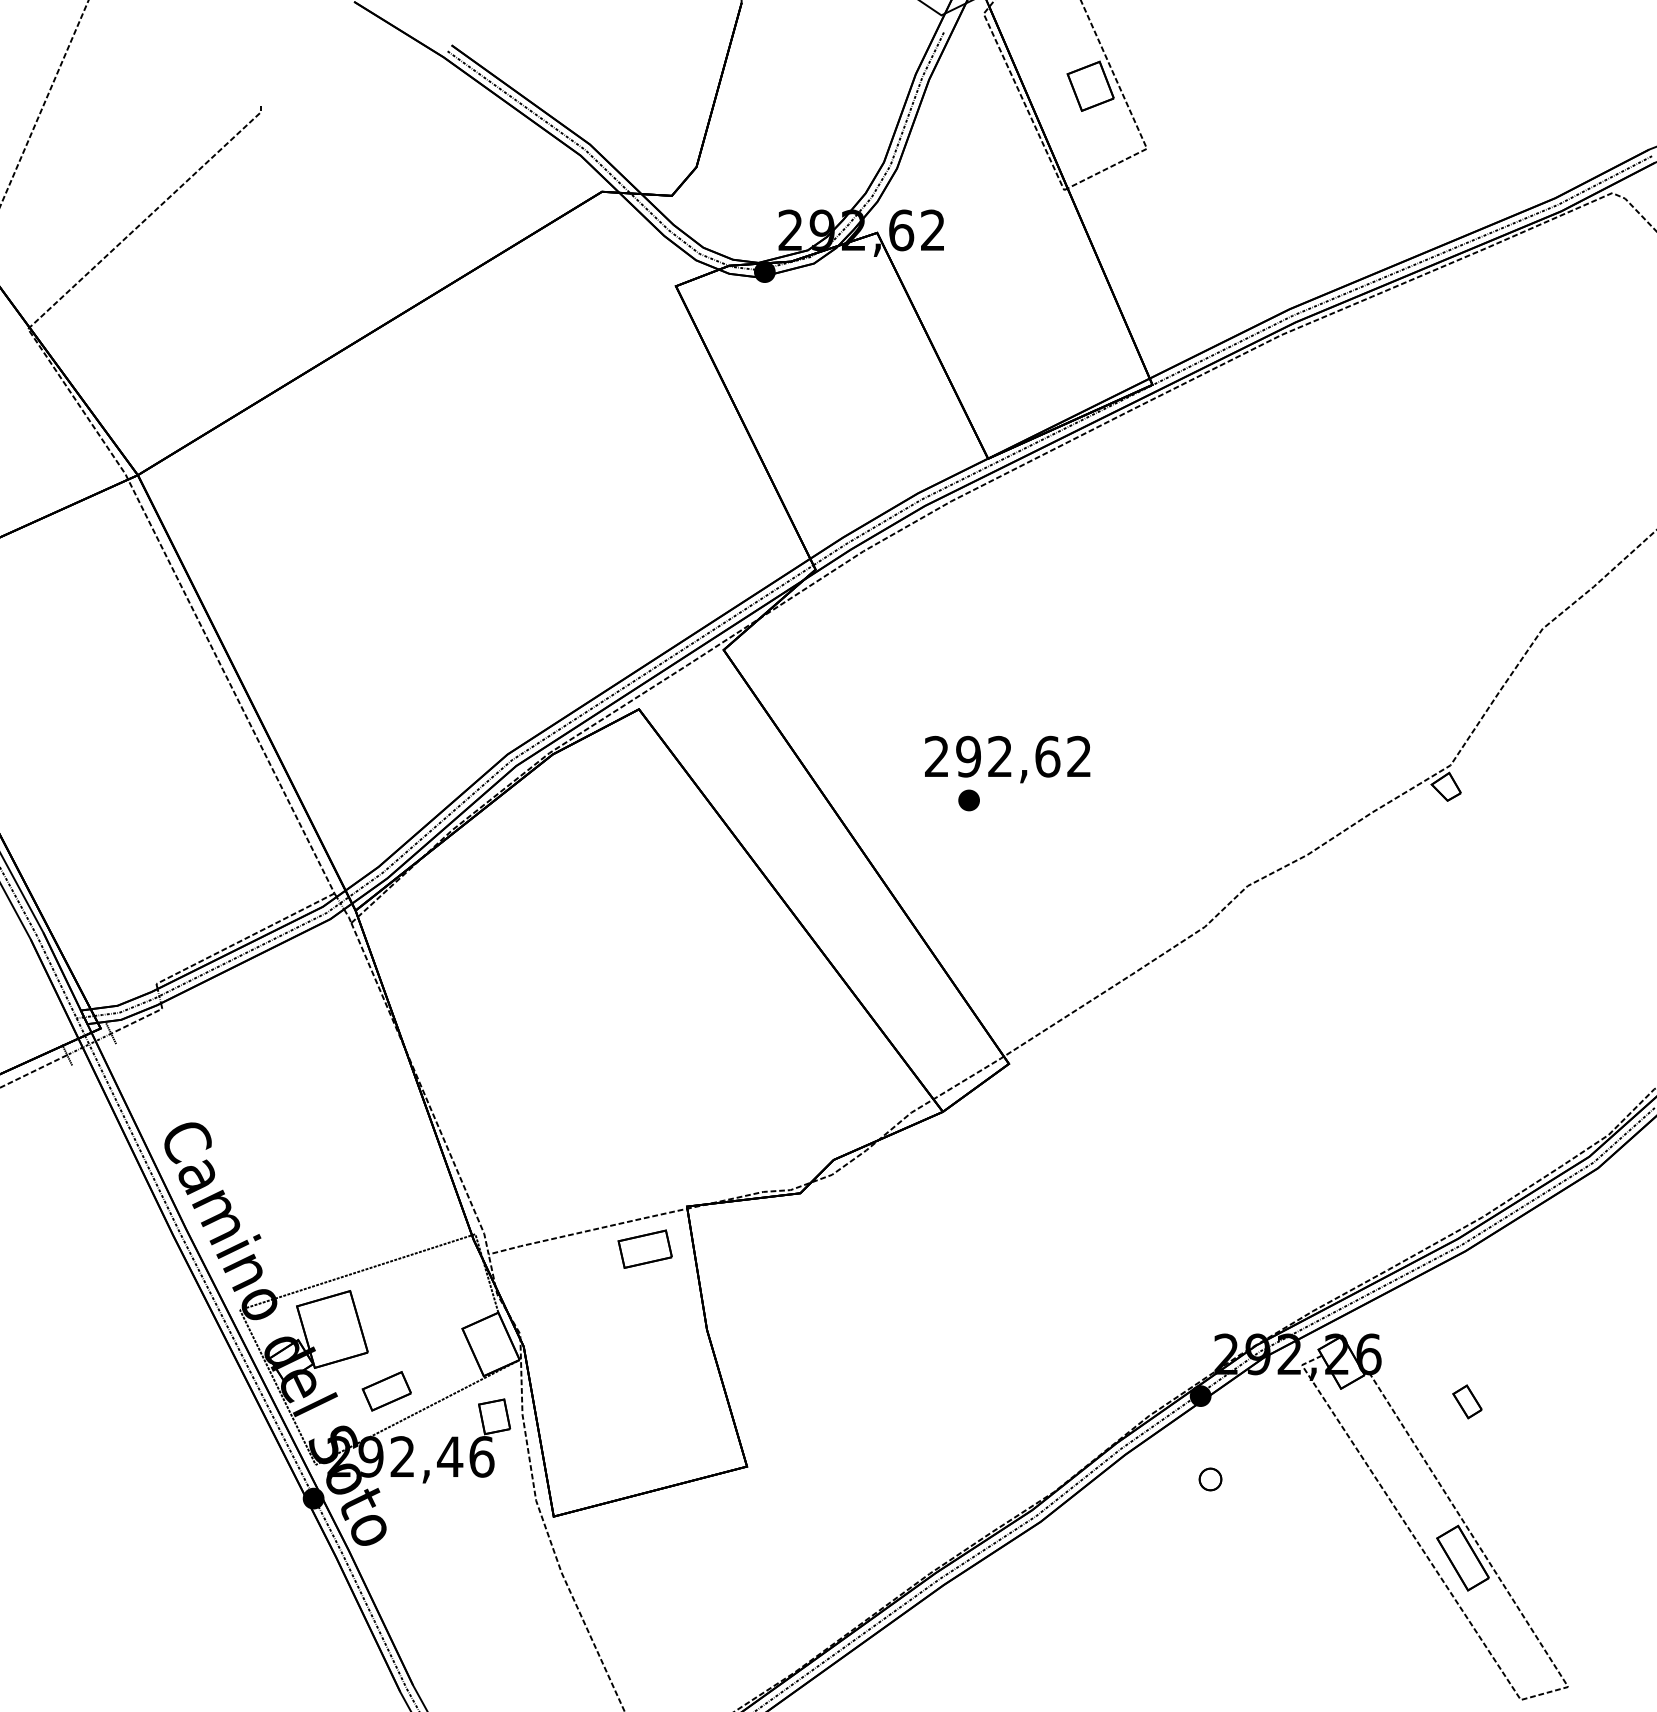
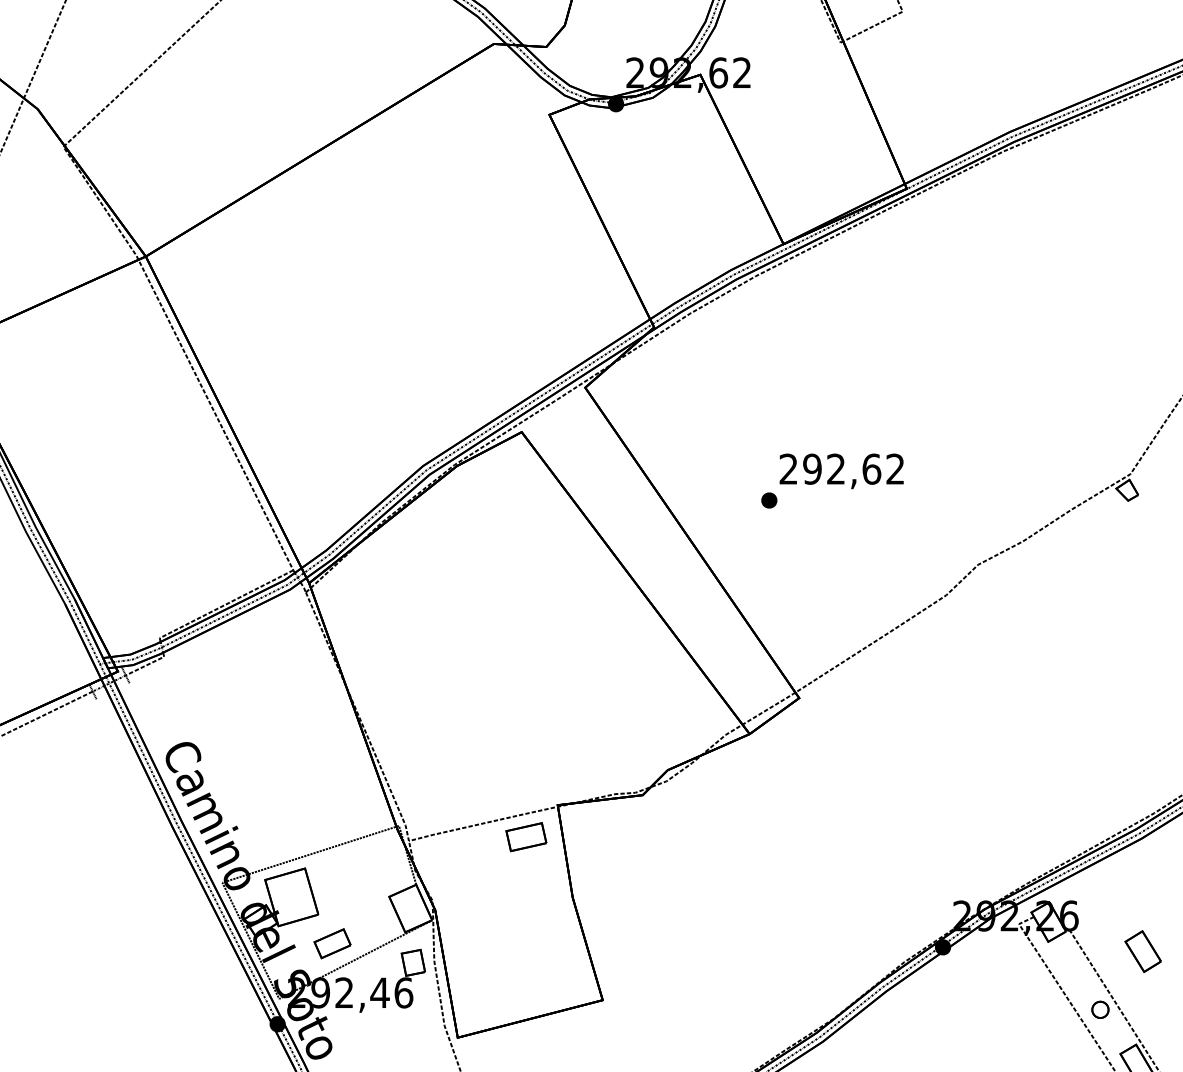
text: (1007, 759) -> (841, 471), moved
part: (1467, 1401) -> (1143, 951), size x1.67
part: (1210, 1479) -> (1100, 1009), moved

